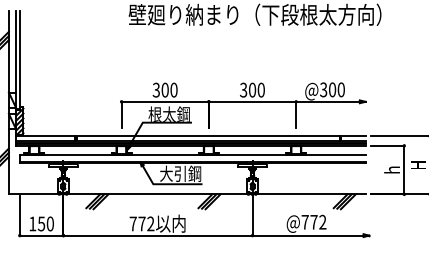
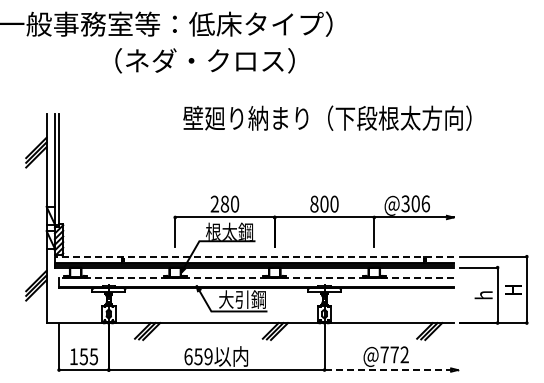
text: (243, 89) -> (314, 203), 300 -> 800
text: (341, 89) -> (425, 203), @300 -> @306
text: (160, 90) -> (219, 204), 300 -> 280
line: (190, 136) -> (253, 256), solid -> dashed
line: (192, 154) -> (255, 277), solid -> dashed
text: (49, 223) -> (93, 356), 150 -> 155
text: (142, 223) -> (198, 356), 772 -> 659
line: (311, 235) -> (391, 370), solid -> dashed

